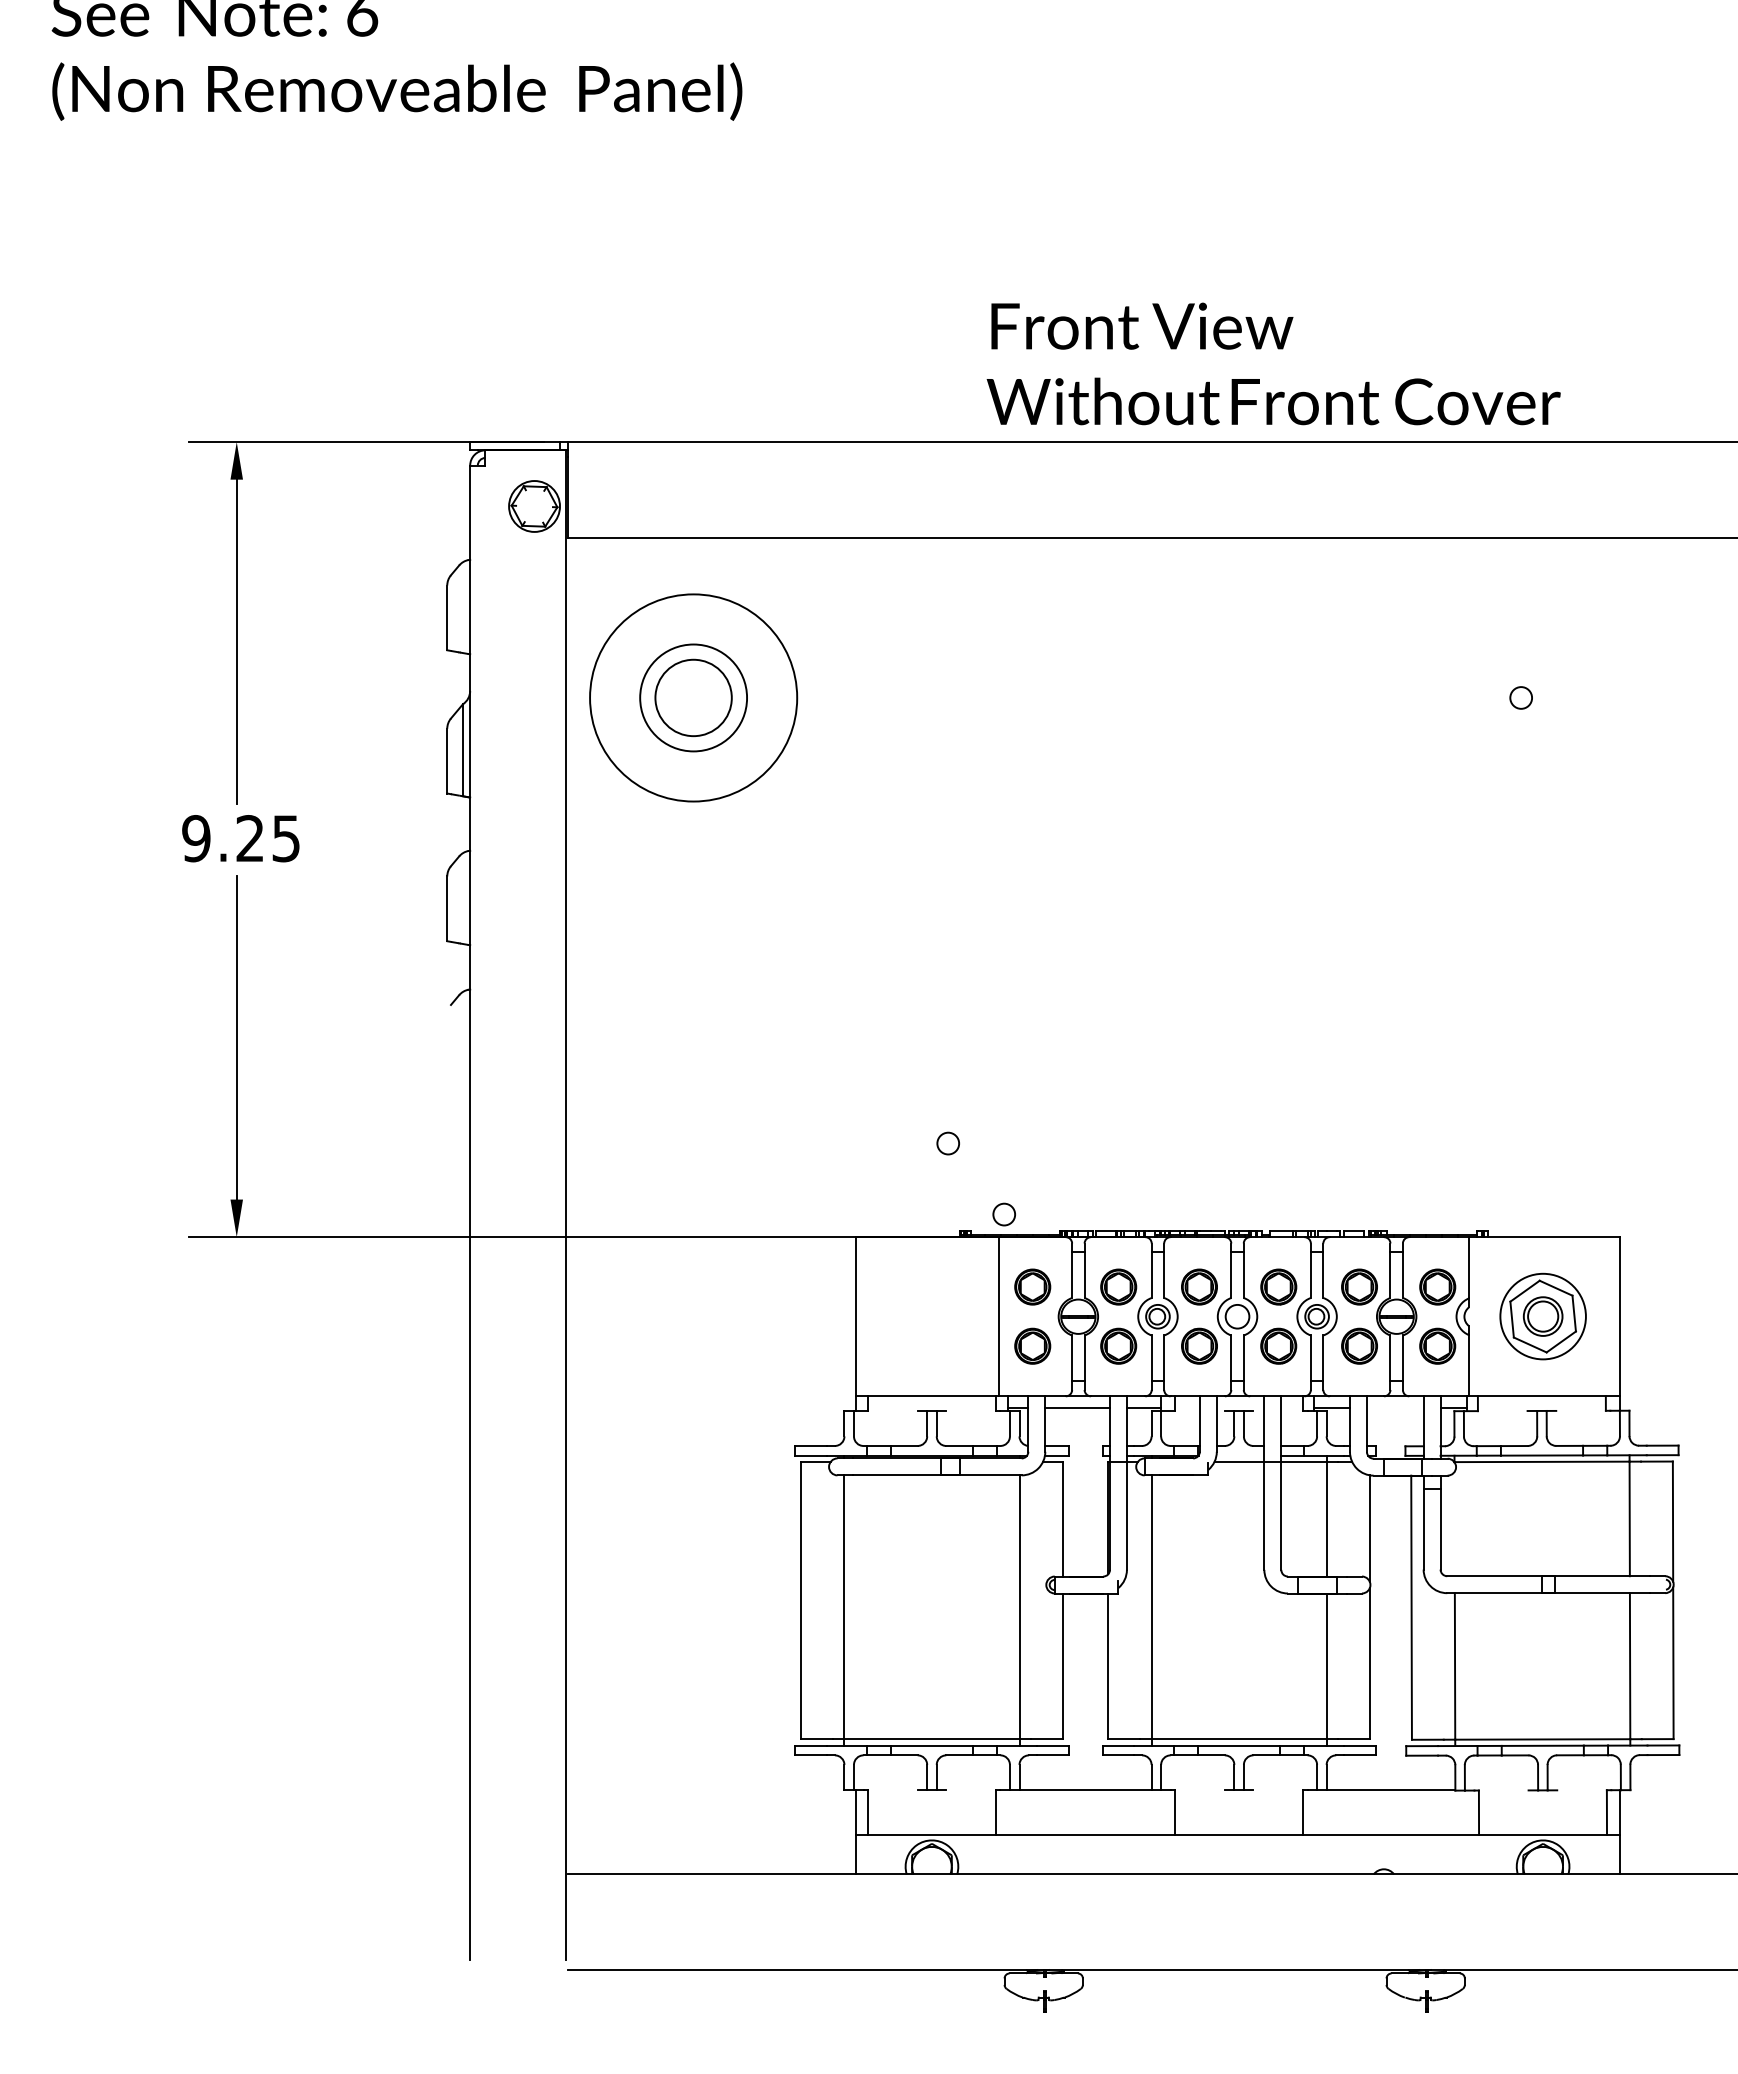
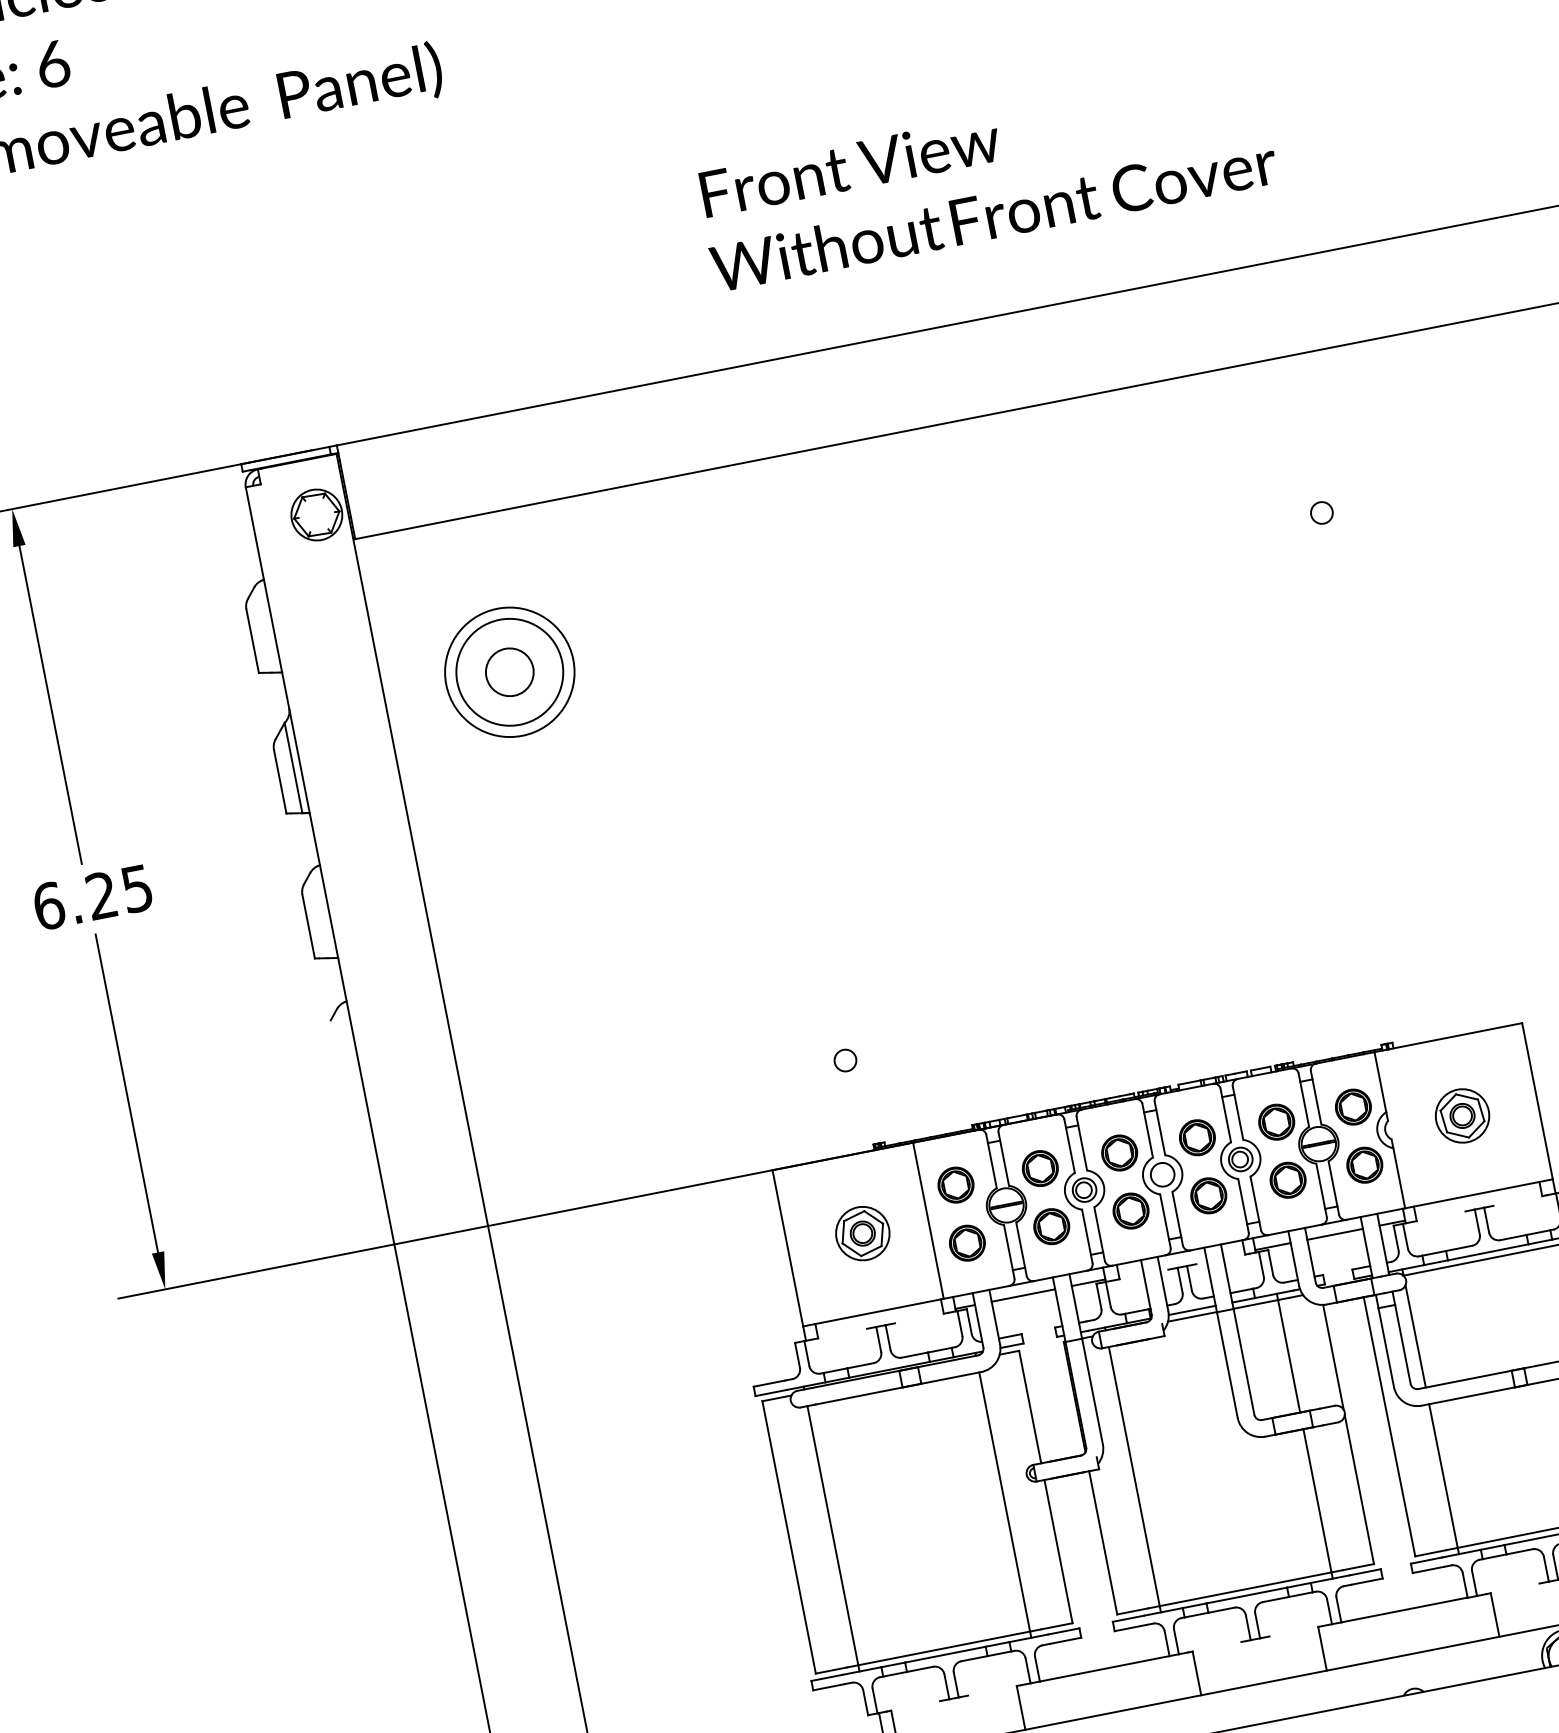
text: (1273, 363) -> (986, 177), moved
circle: (693, 697) -> (509, 671), size x0.62
circle: (693, 697) -> (509, 671), size x0.62
text: (196, 838) -> (49, 905), 9.25 -> 6.25
circle: (1003, 1214) -> (913, 1119), removed
part: (931, 1316) -> (862, 1233), added
part: (1542, 1316) -> (1461, 1115), size x0.62
line: (1394, 1408) -> (1334, 1234), added
line: (1240, 1455) -> (1192, 1310), added
line: (1454, 1524) -> (1415, 1336), added

